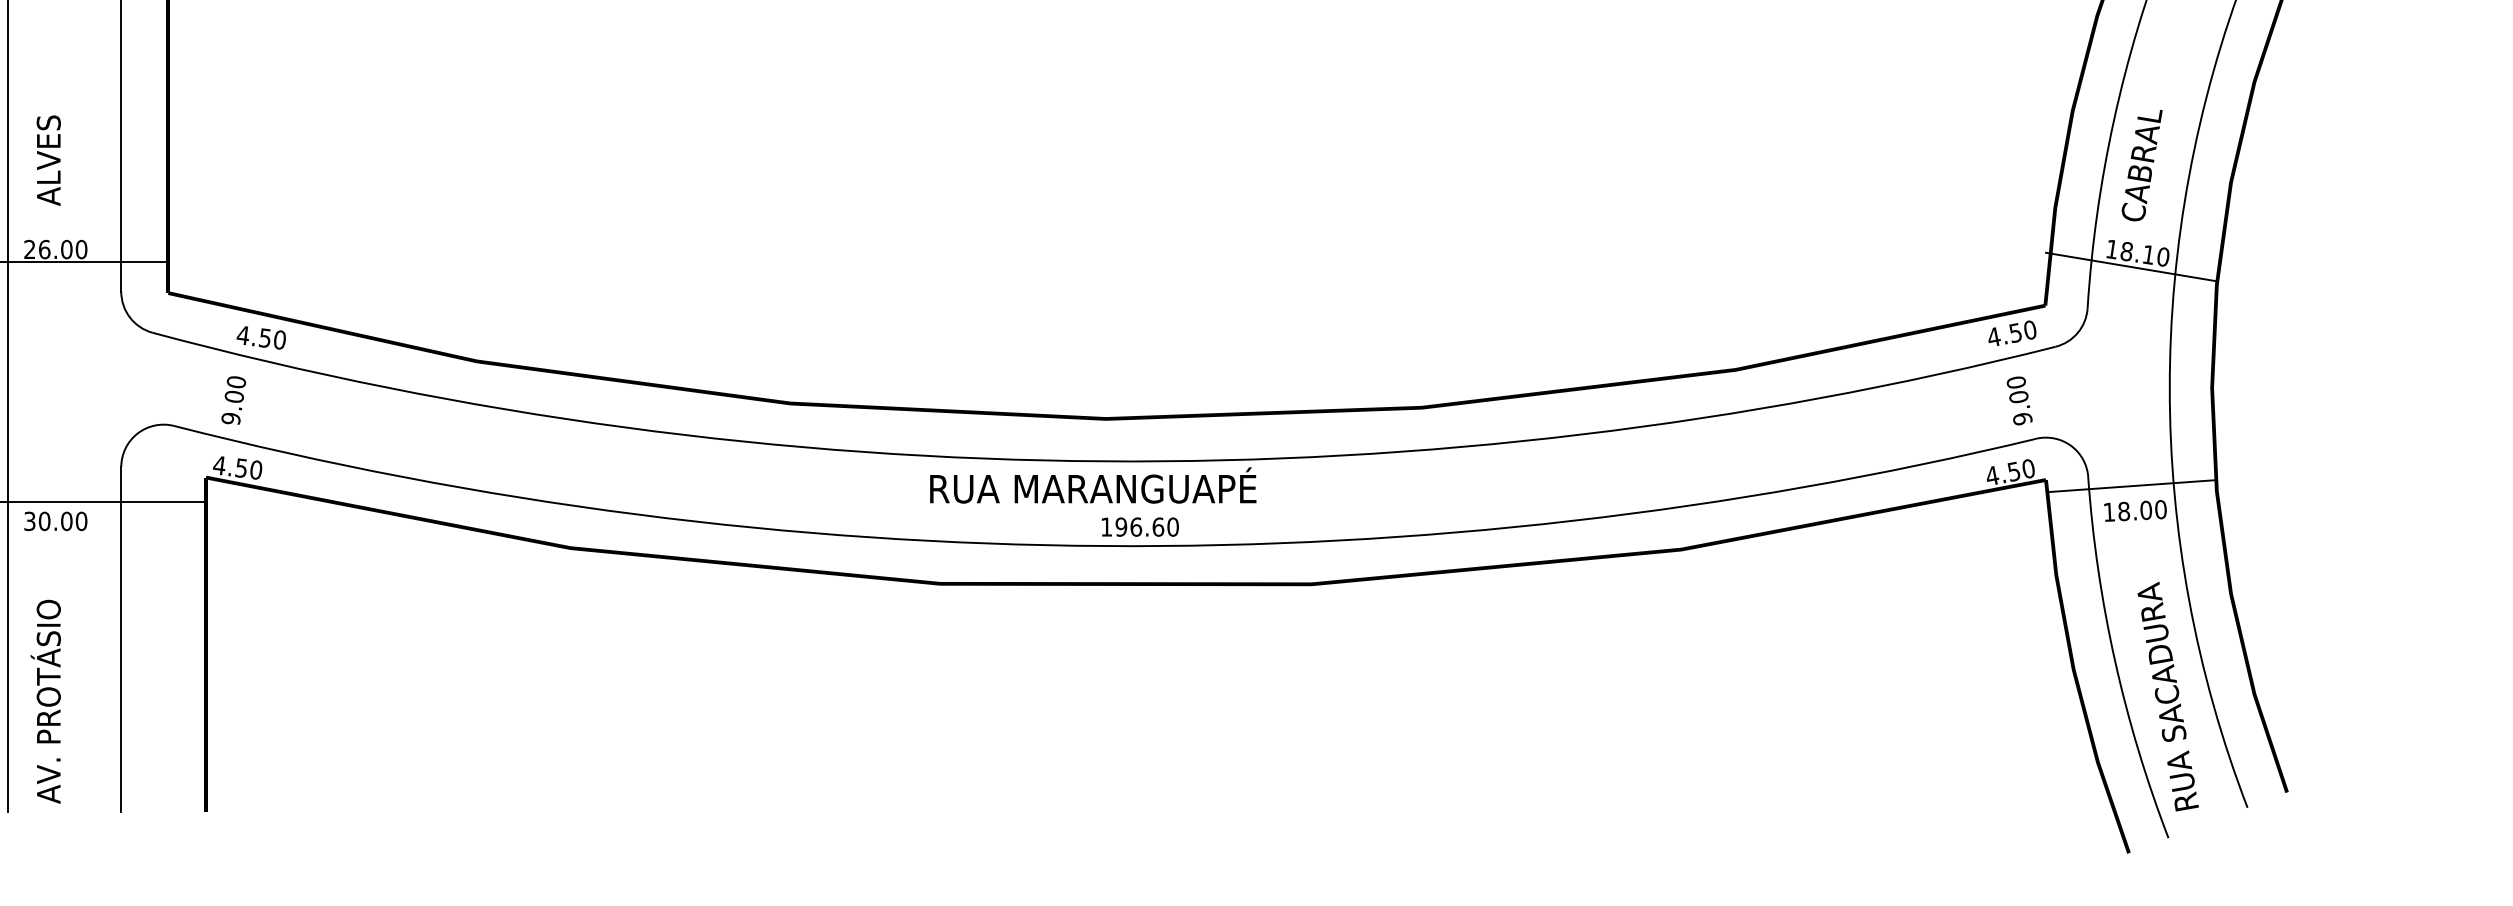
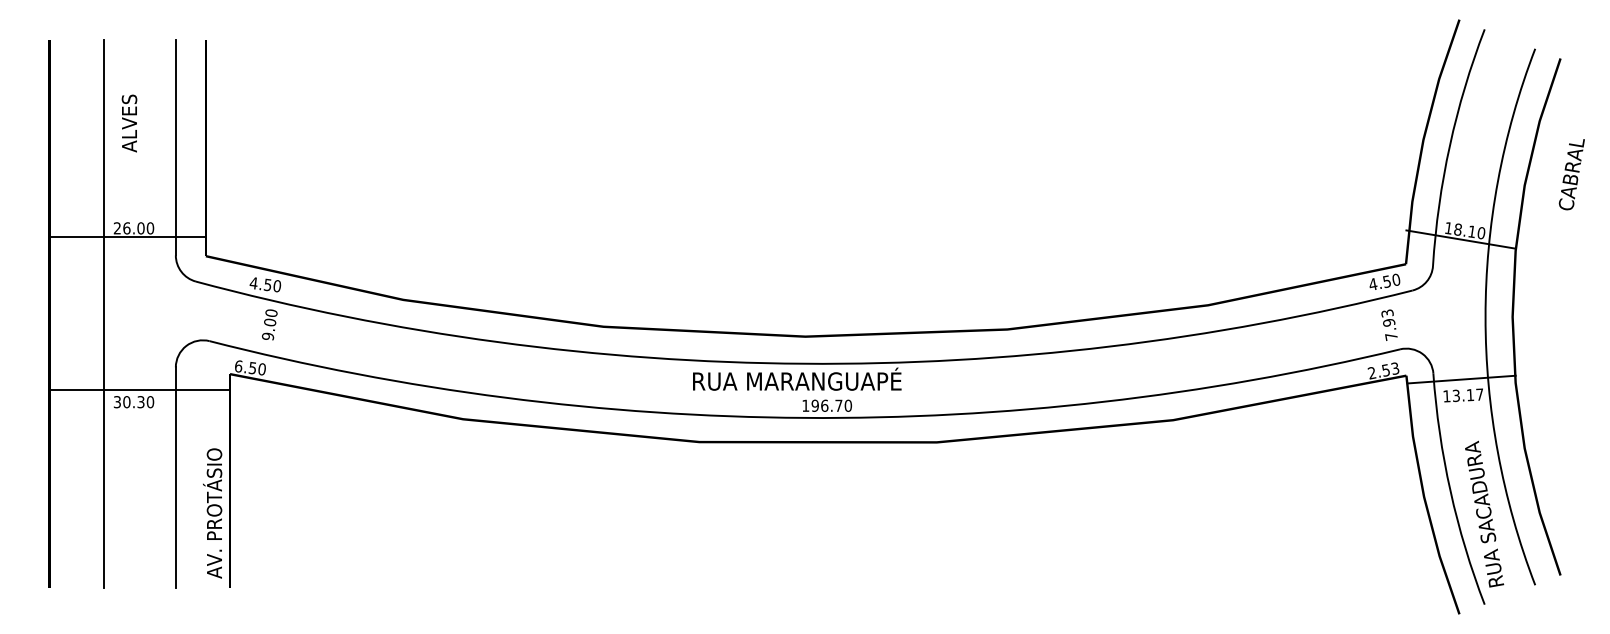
text: (48, 160) -> (129, 123), moved
text: (2141, 165) -> (1571, 174), moved
text: (233, 399) -> (269, 324), moved
text: (2019, 399) -> (1389, 324), 9.00 -> 7.93
text: (219, 465) -> (238, 366), 4.50 -> 6.50
text: (2010, 473) -> (1383, 371), 4.50 -> 2.53
text: (2141, 510) -> (1467, 395), 18.00 -> 13.17
text: (65, 521) -> (140, 402), 30.00 -> 30.30
text: (1157, 526) -> (838, 405), 196.60 -> 196.70
text: (45, 701) -> (212, 513), moved

